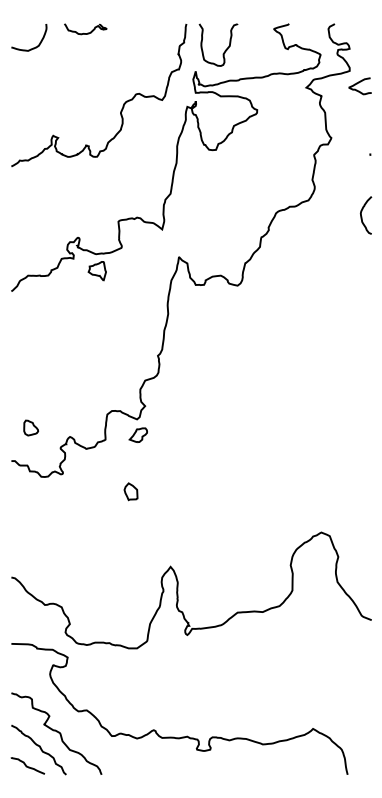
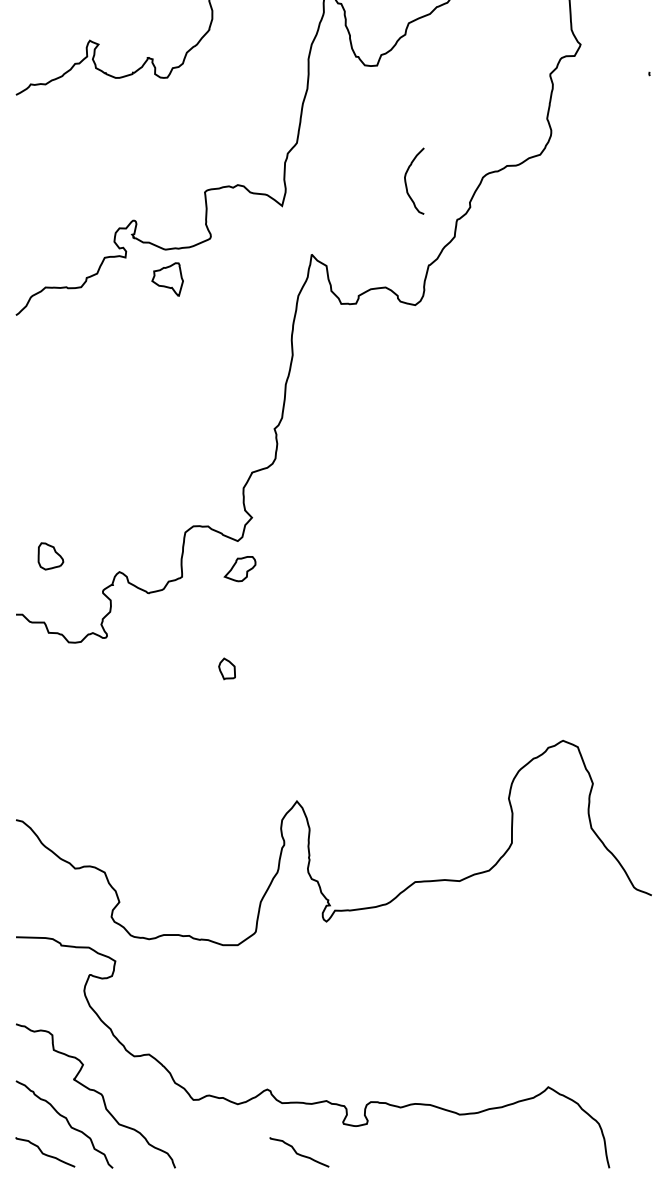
curve: (362, 216) -> (407, 183), moved
part: (130, 491) -> (226, 668), size x0.7
curve: (171, 765) -> (298, 1151), added

